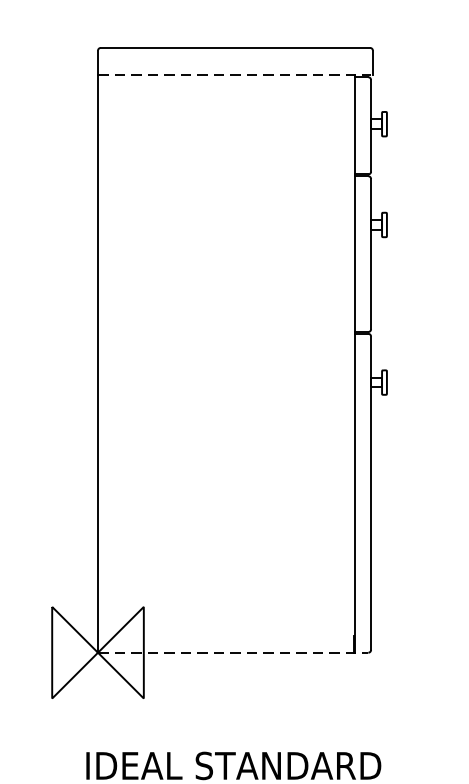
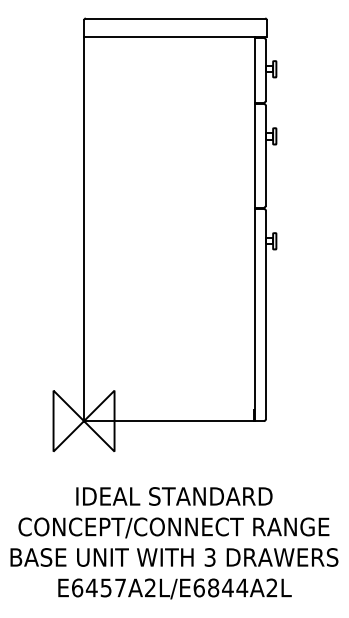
line: (233, 74) -> (174, 36), dashed -> solid
line: (233, 653) -> (174, 421), dashed -> solid

